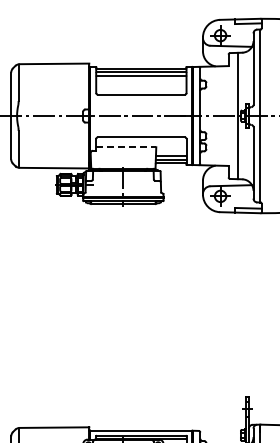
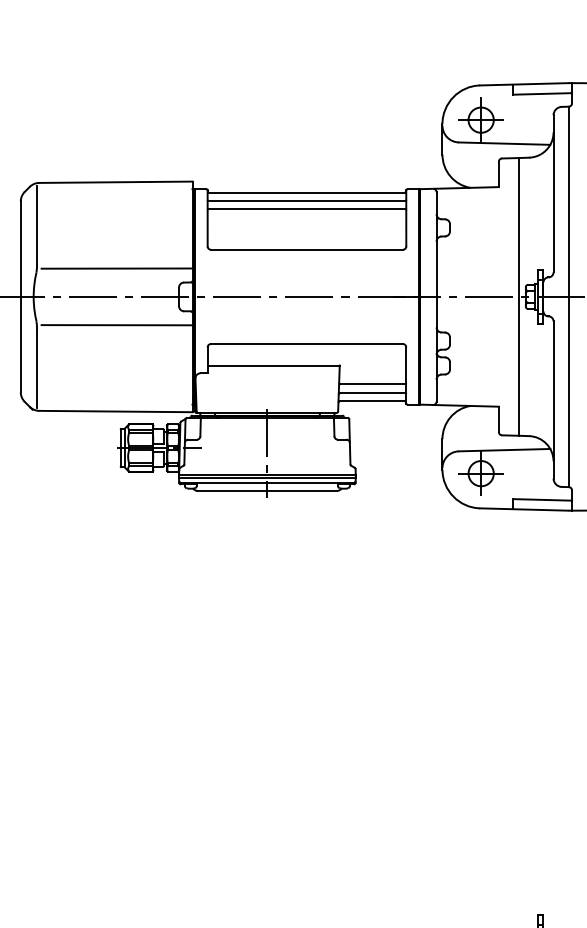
line: (54, 103) -> (115, 269), added
line: (54, 128) -> (115, 324), added
line: (126, 147) -> (274, 366), dashed -> solid

